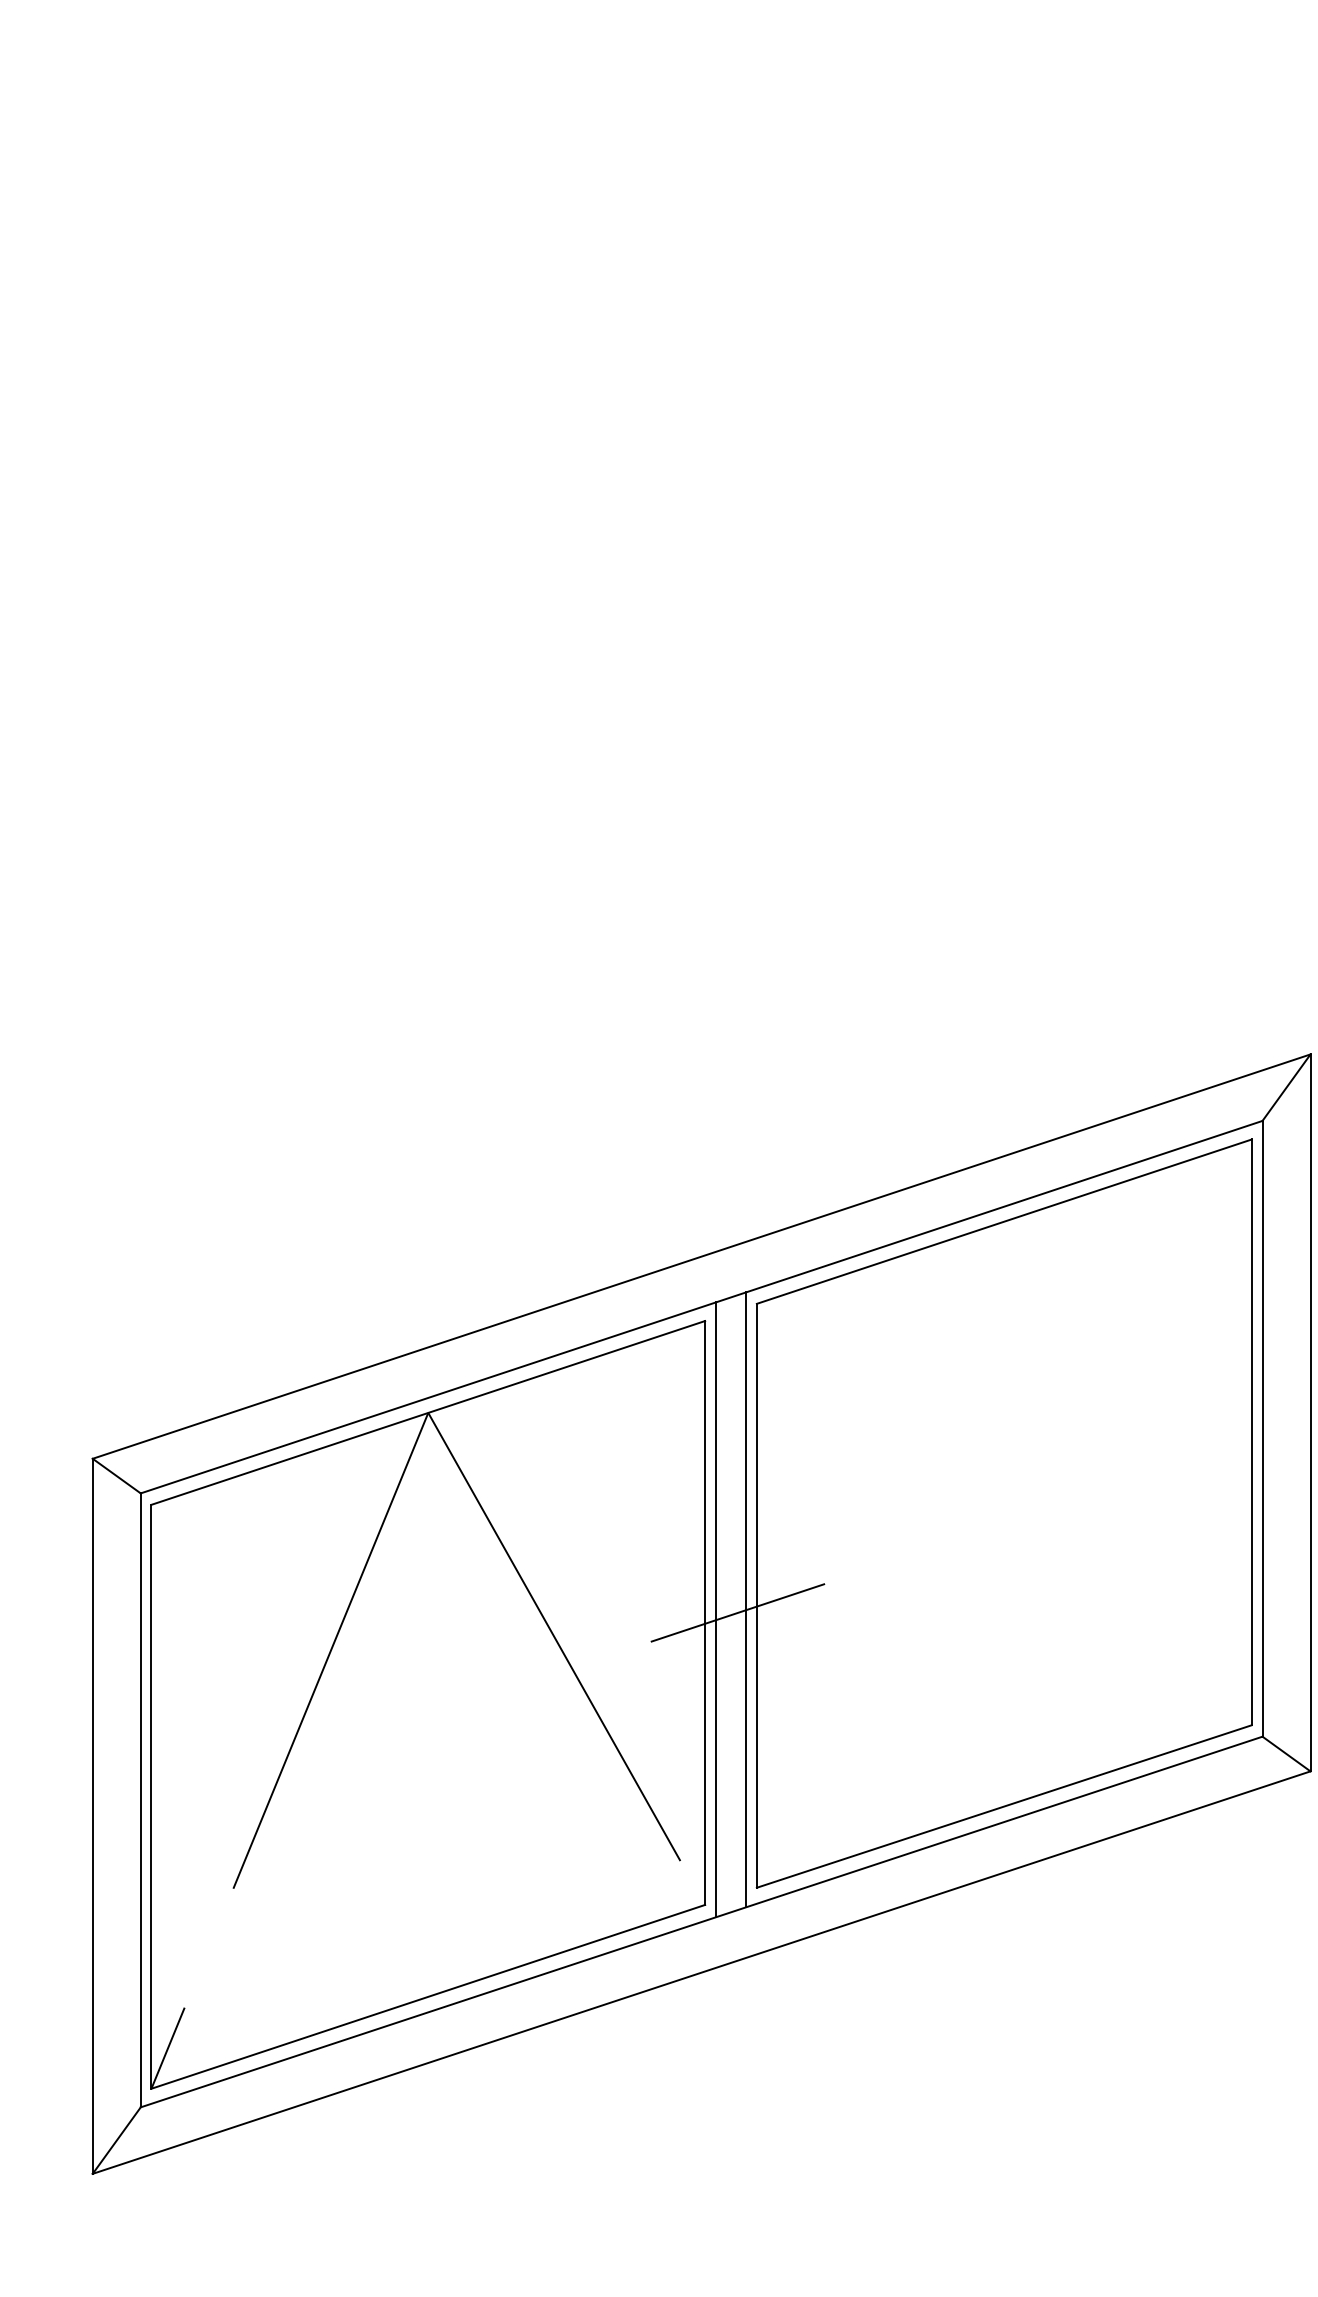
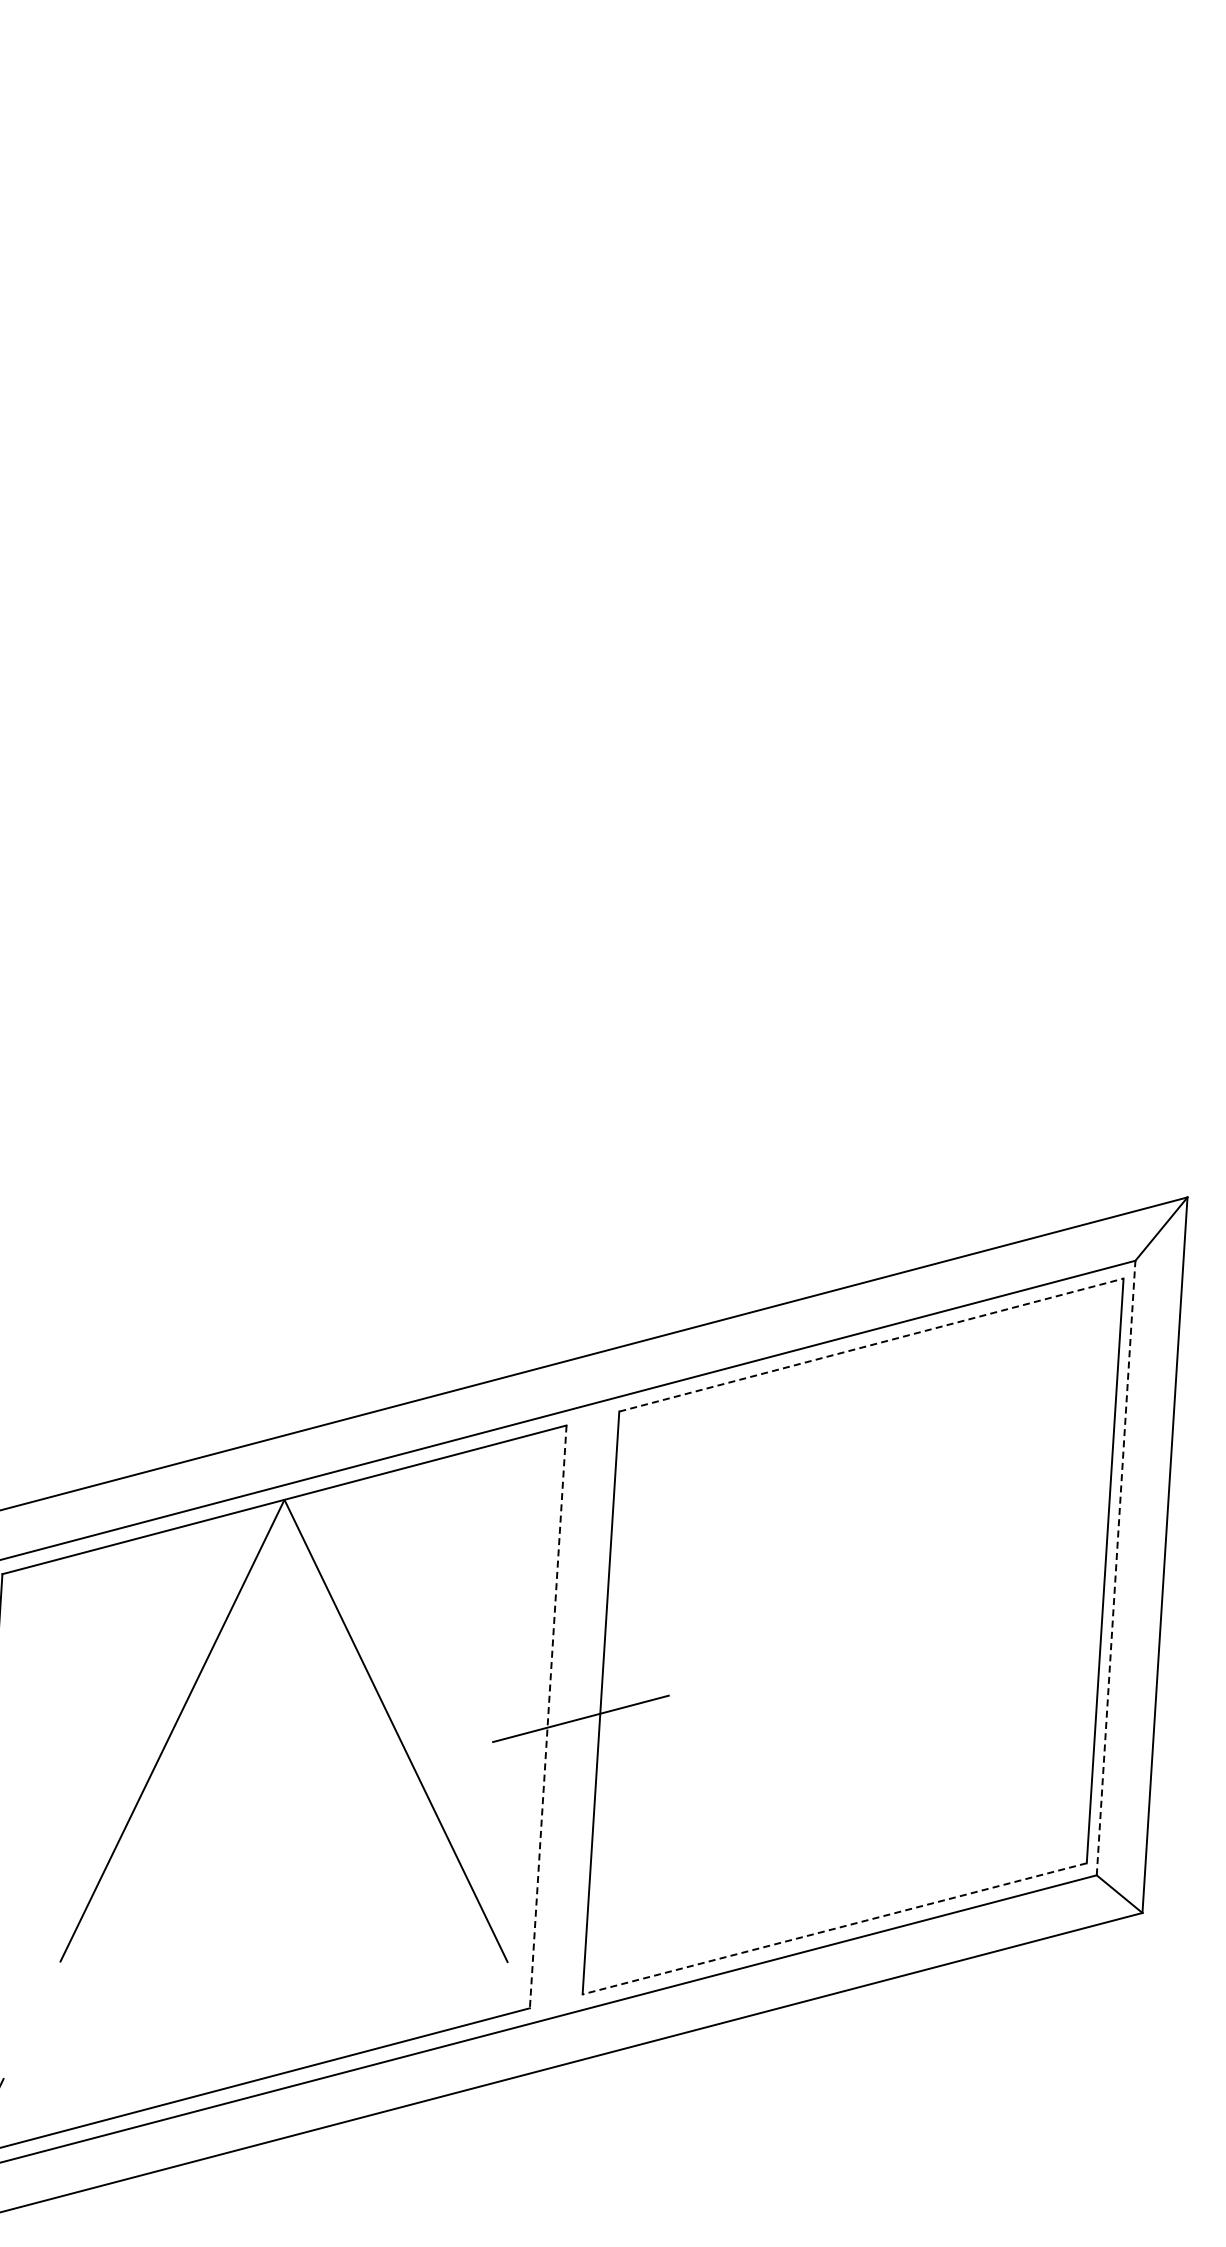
line: (1004, 1221) -> (871, 1344), solid -> dashed
line: (1262, 1428) -> (1116, 1567), solid -> dashed
line: (746, 1599) -> (590, 1706), removed
line: (715, 1609) -> (558, 1714), removed
line: (705, 1612) -> (548, 1716), solid -> dashed
line: (1003, 1806) -> (833, 1928), solid -> dashed

